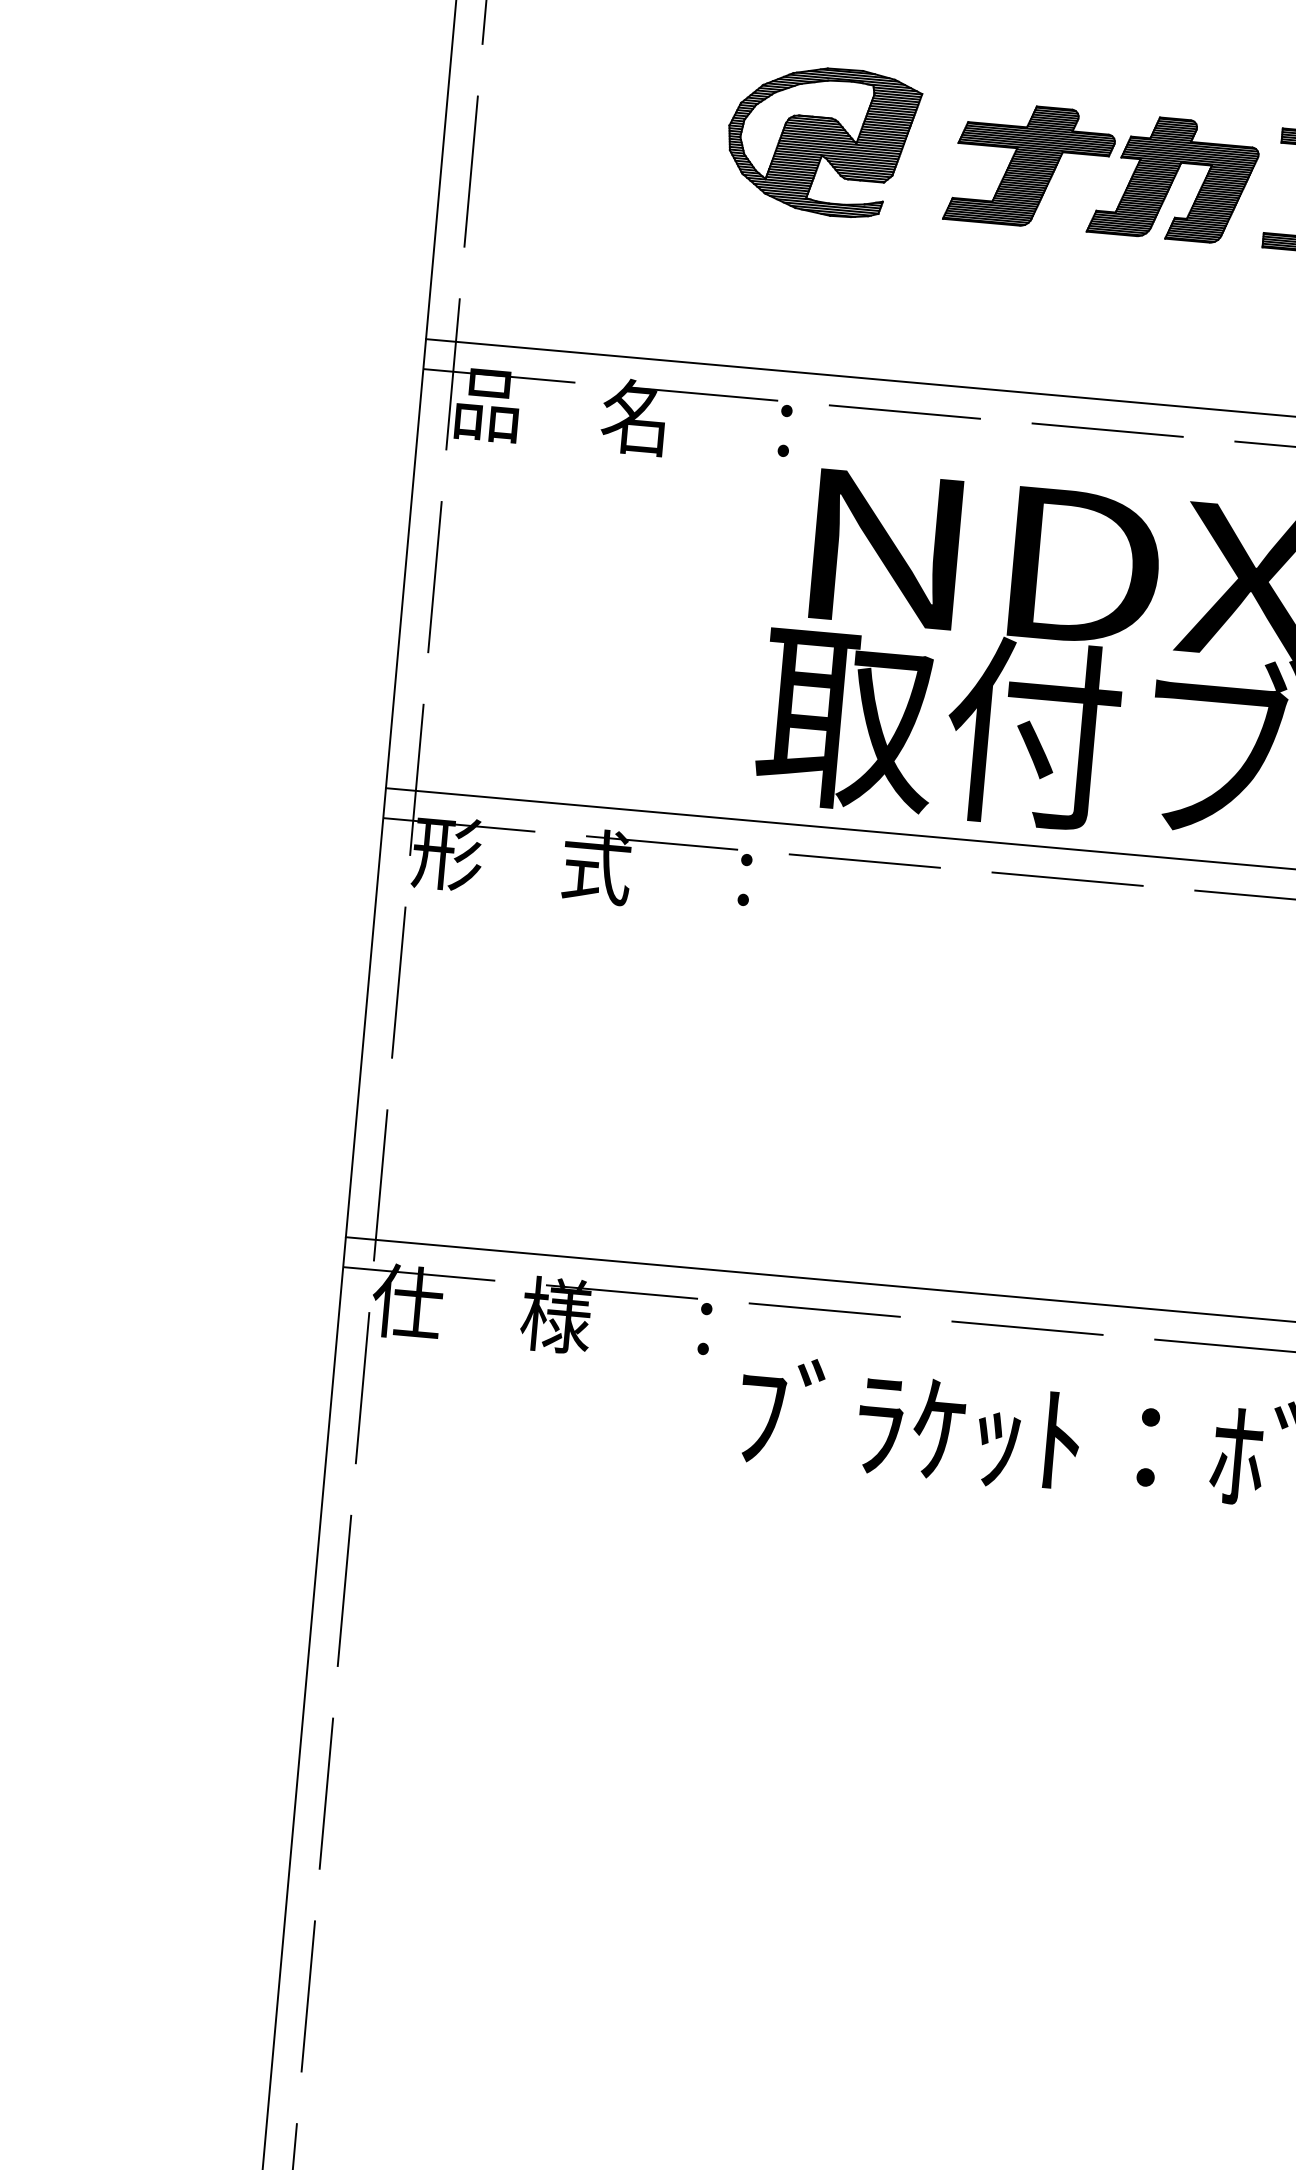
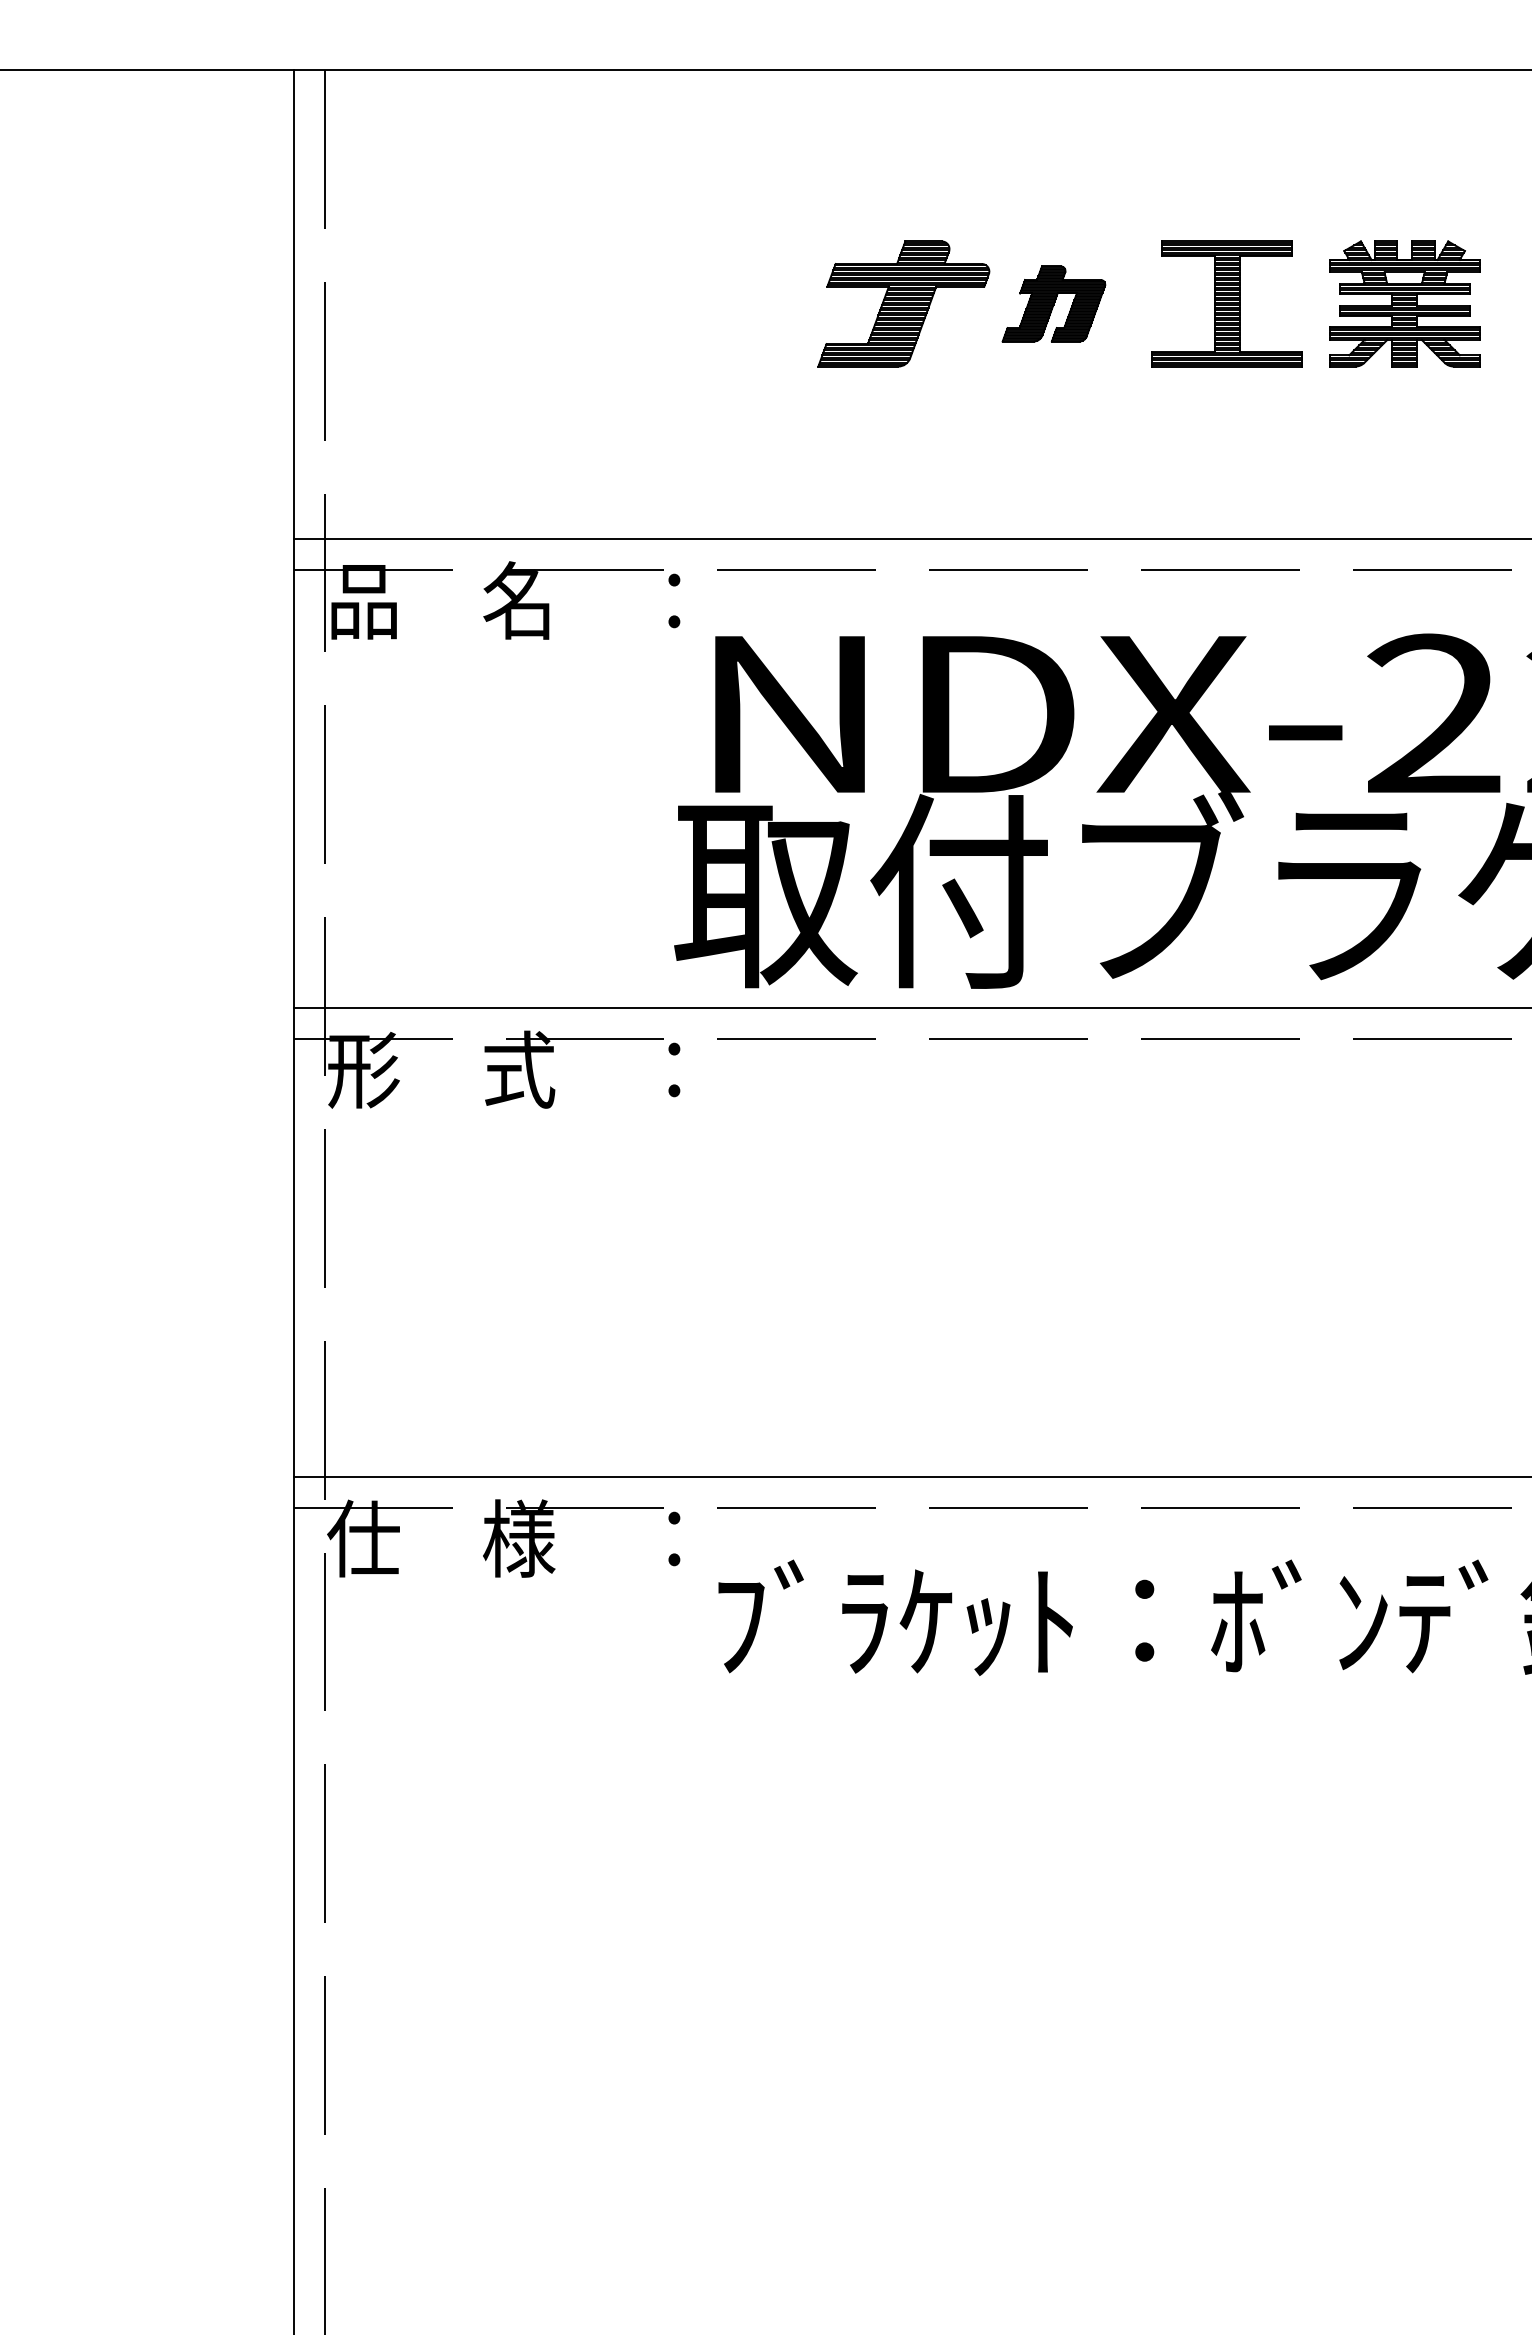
part: (822, 140) -> (686, 296), removed
part: (1173, 178) -> (1053, 303), size x0.6

